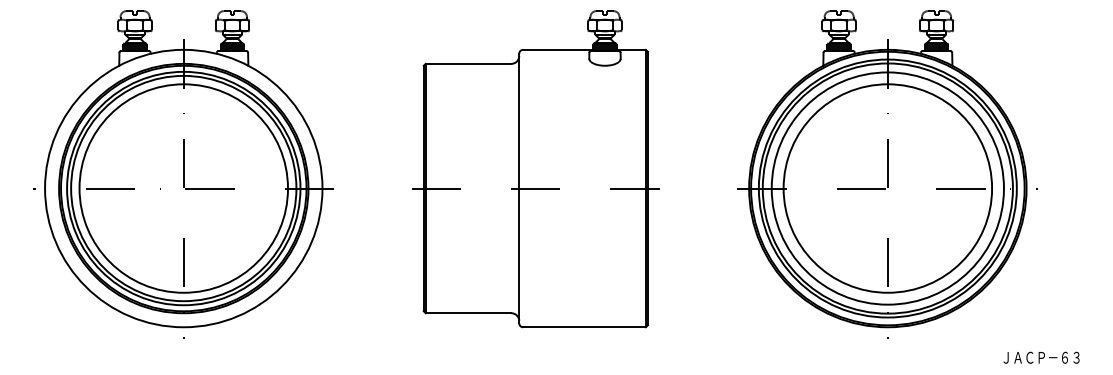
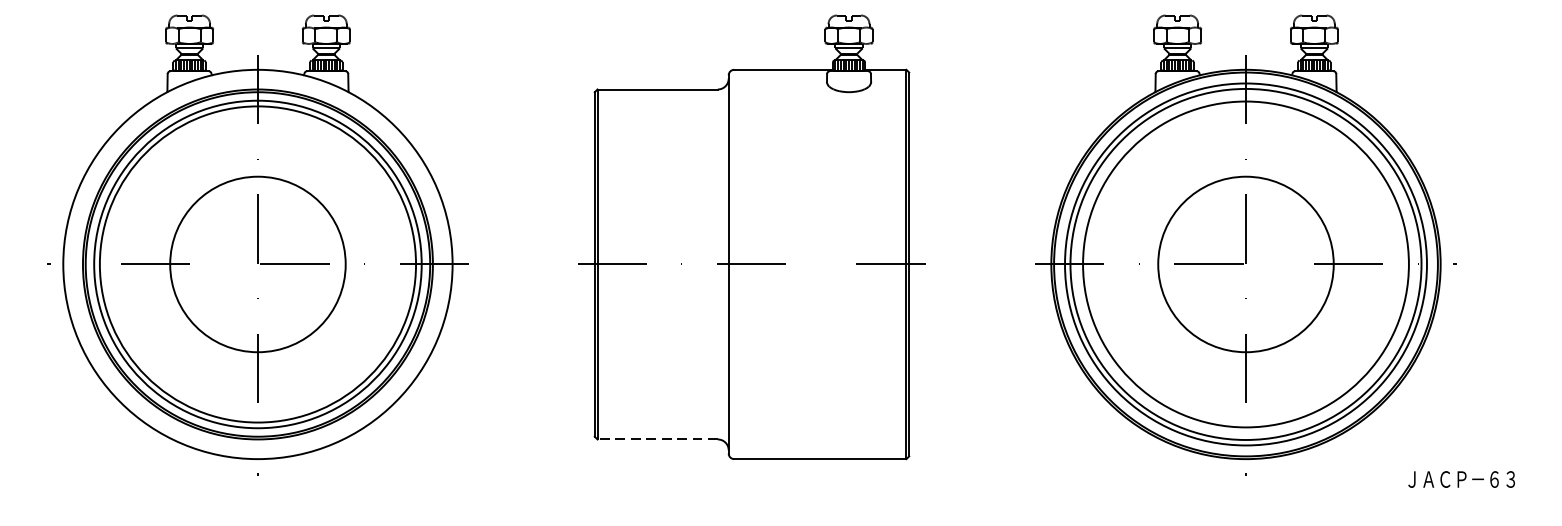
circle: (183, 188) -> (257, 264), size x0.6
circle: (887, 188) -> (1245, 264), size x0.6
line: (468, 313) -> (657, 439), solid -> dashed
text: (1041, 357) -> (1461, 479), moved

